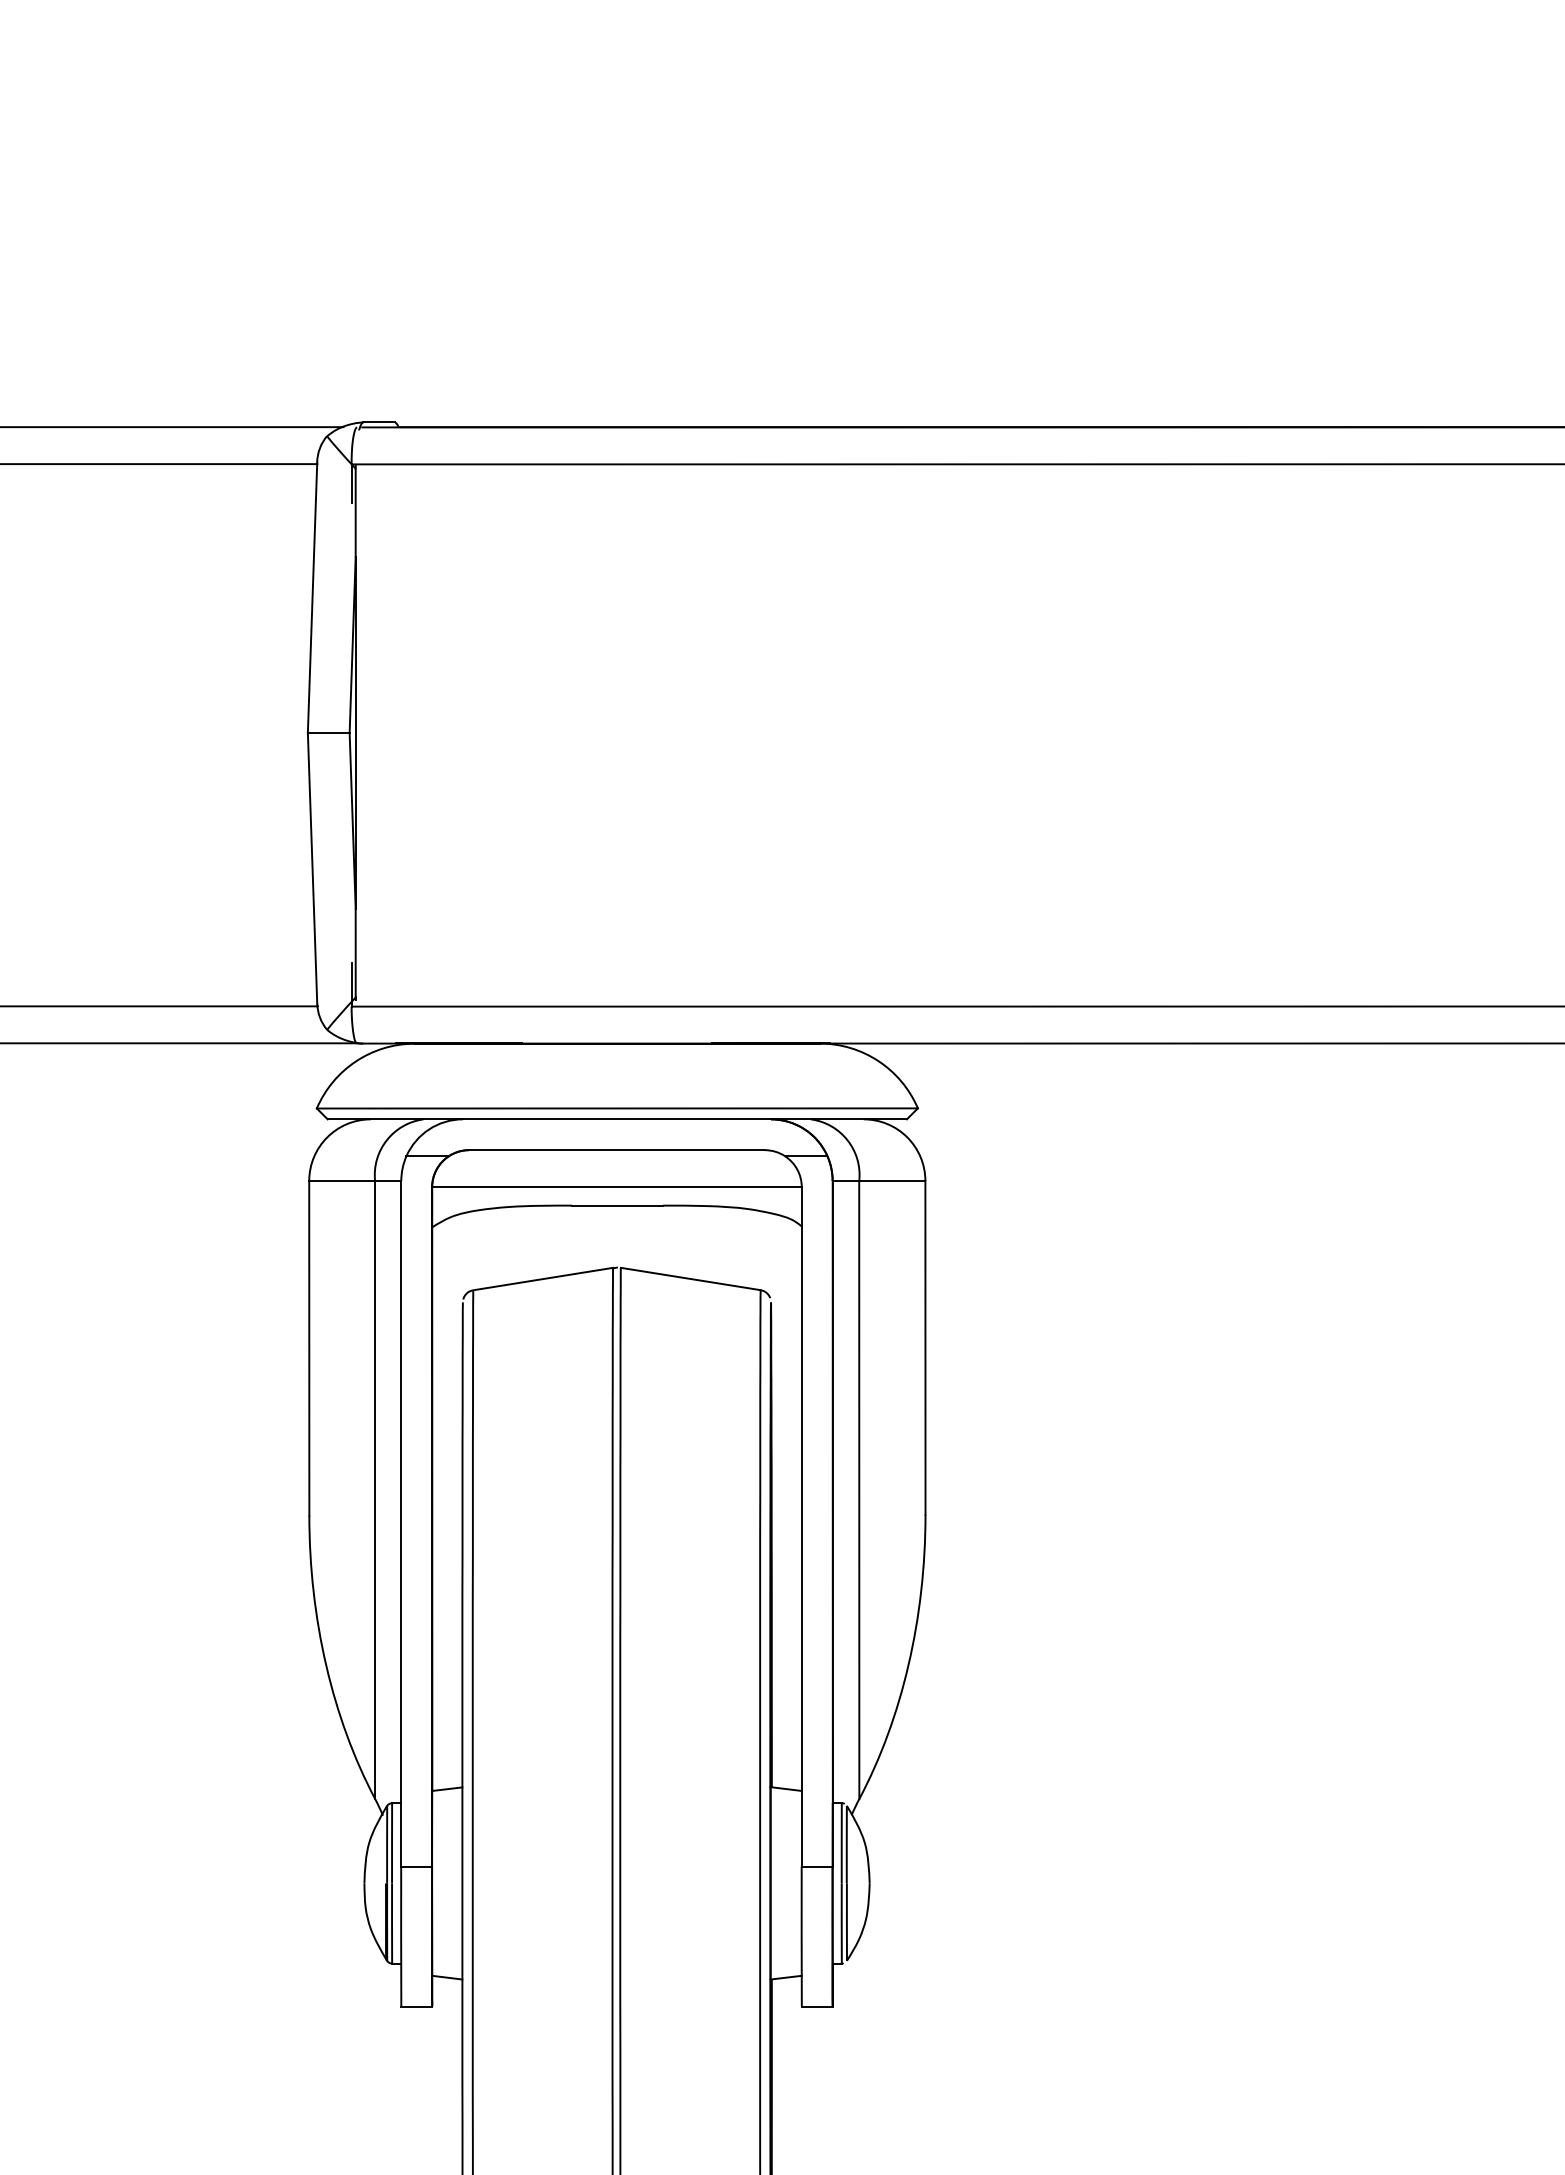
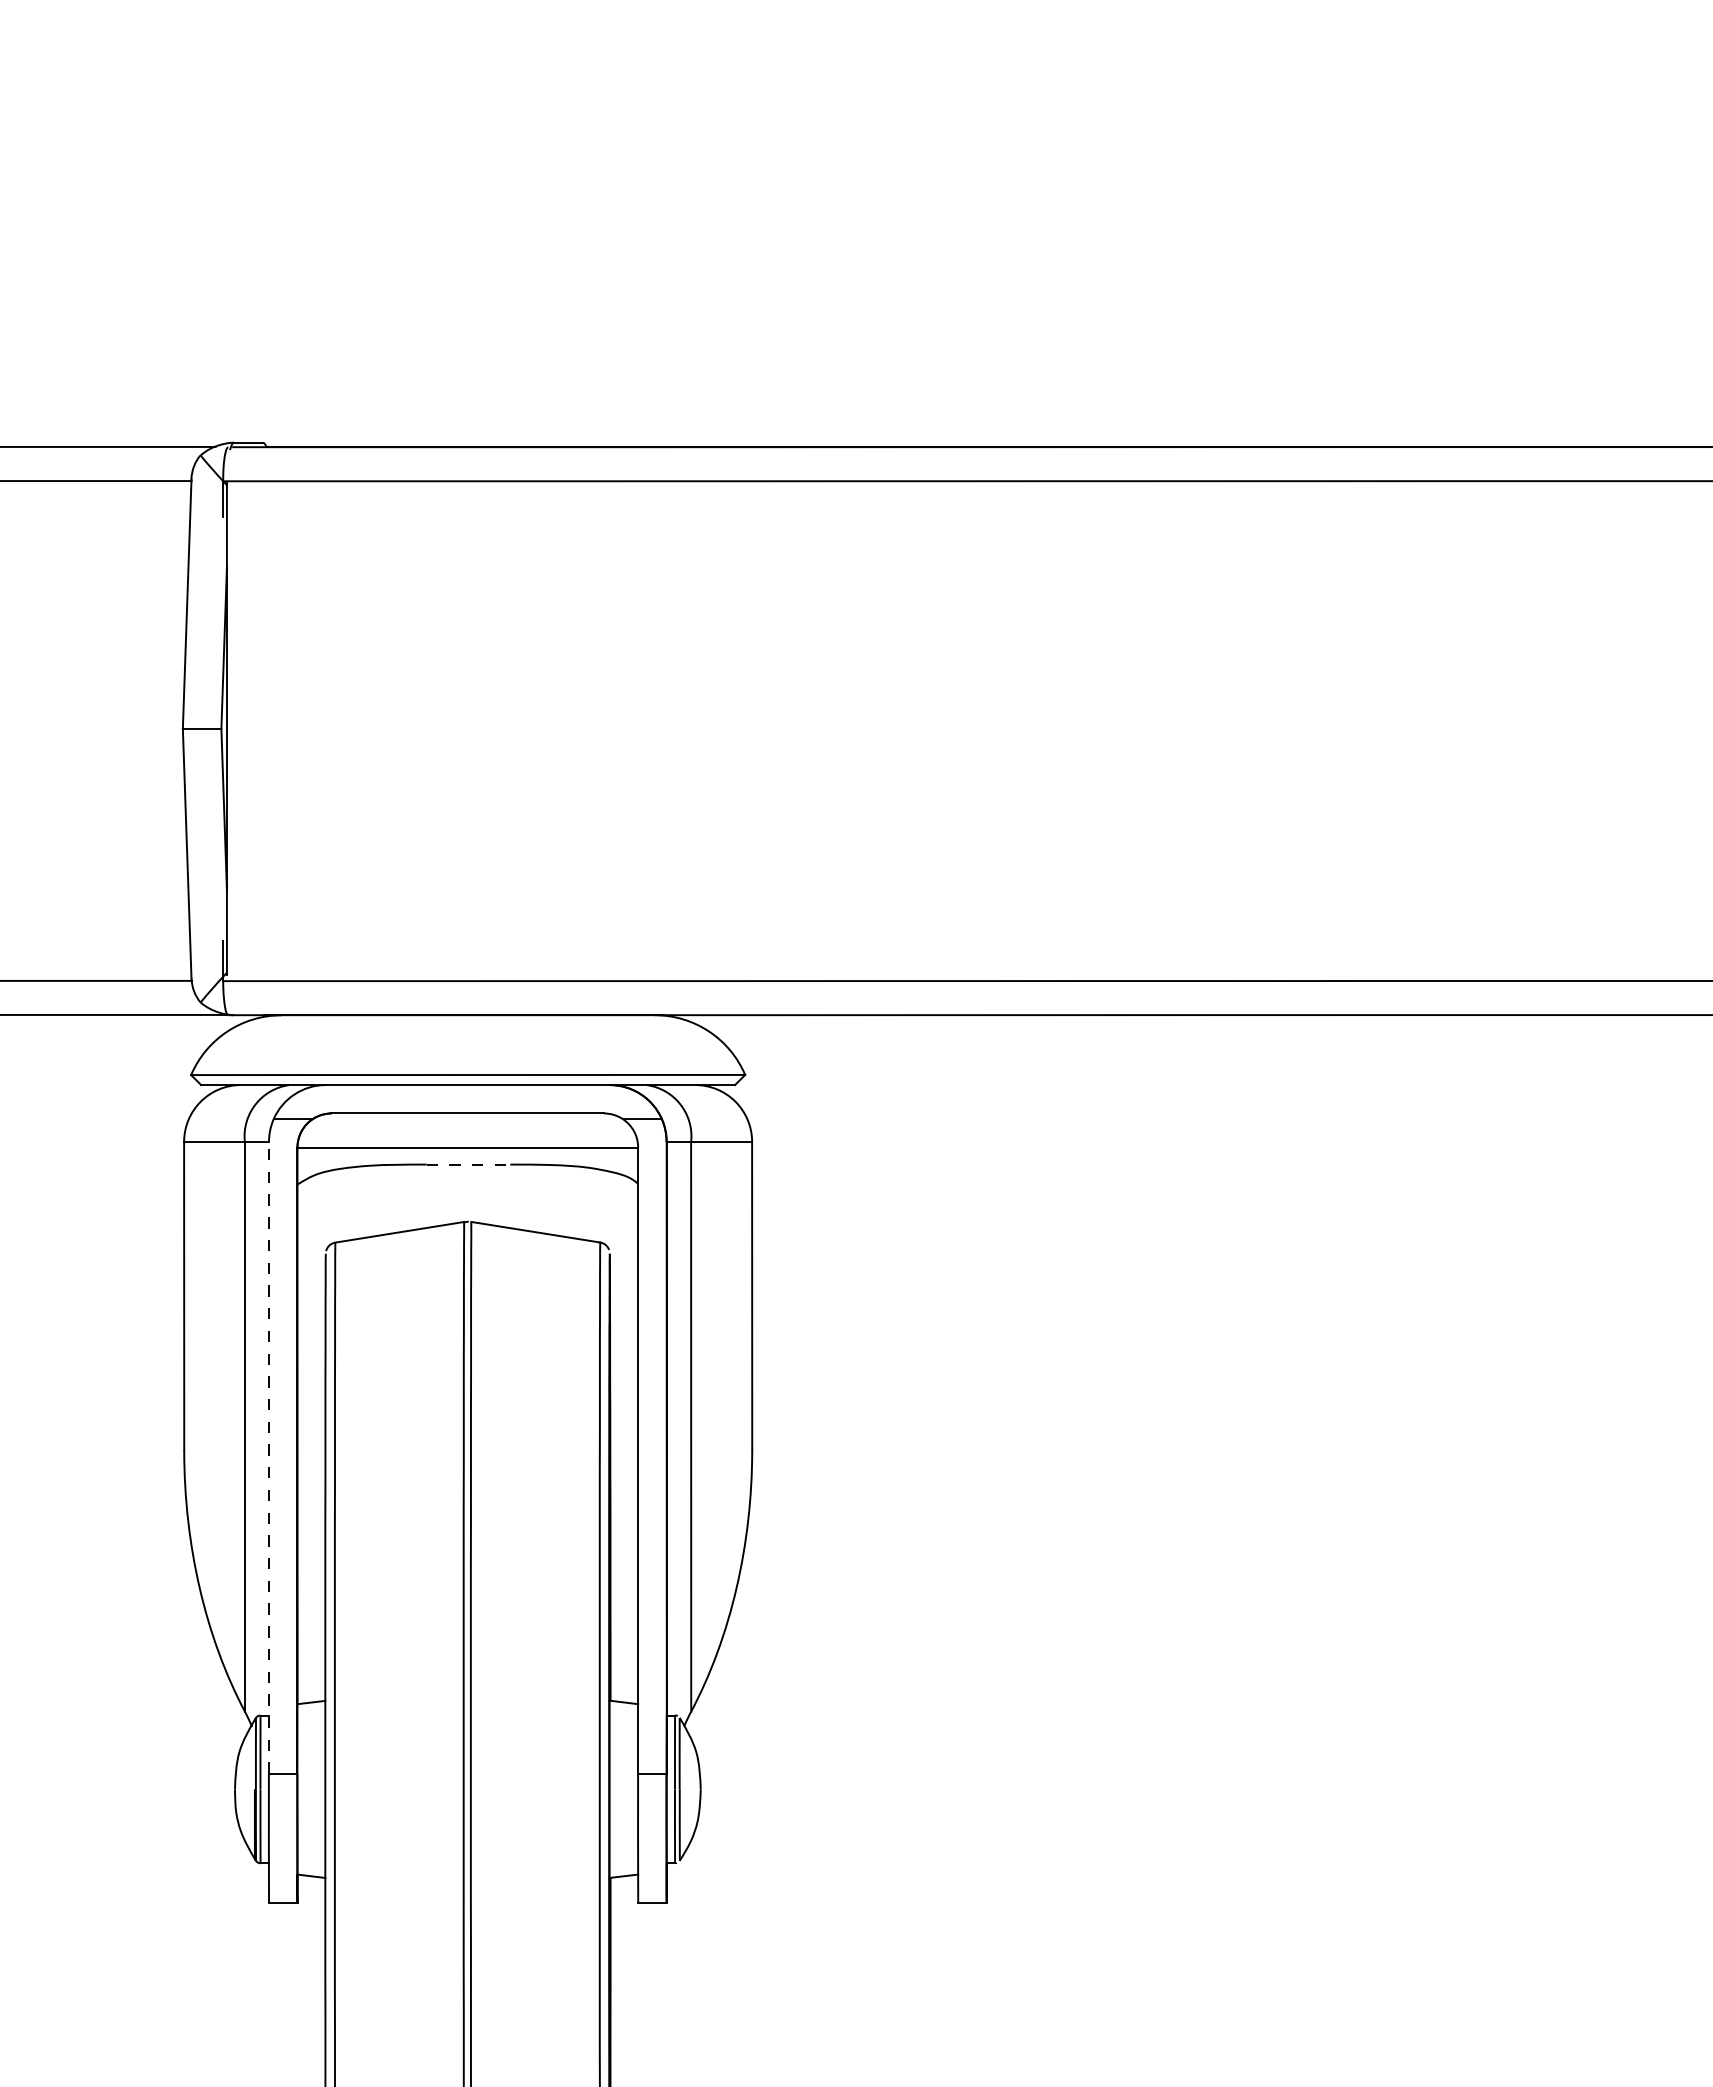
line: (617, 1205) -> (468, 1164), solid -> dashed
line: (400, 1523) -> (268, 1457), solid -> dashed

